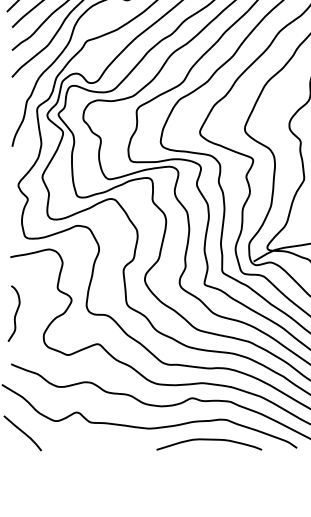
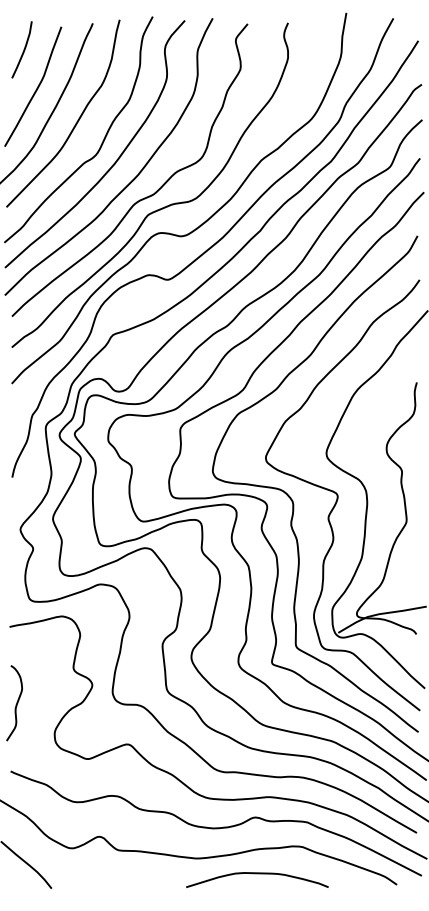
curve: (209, 440) -> (257, 874), moved

